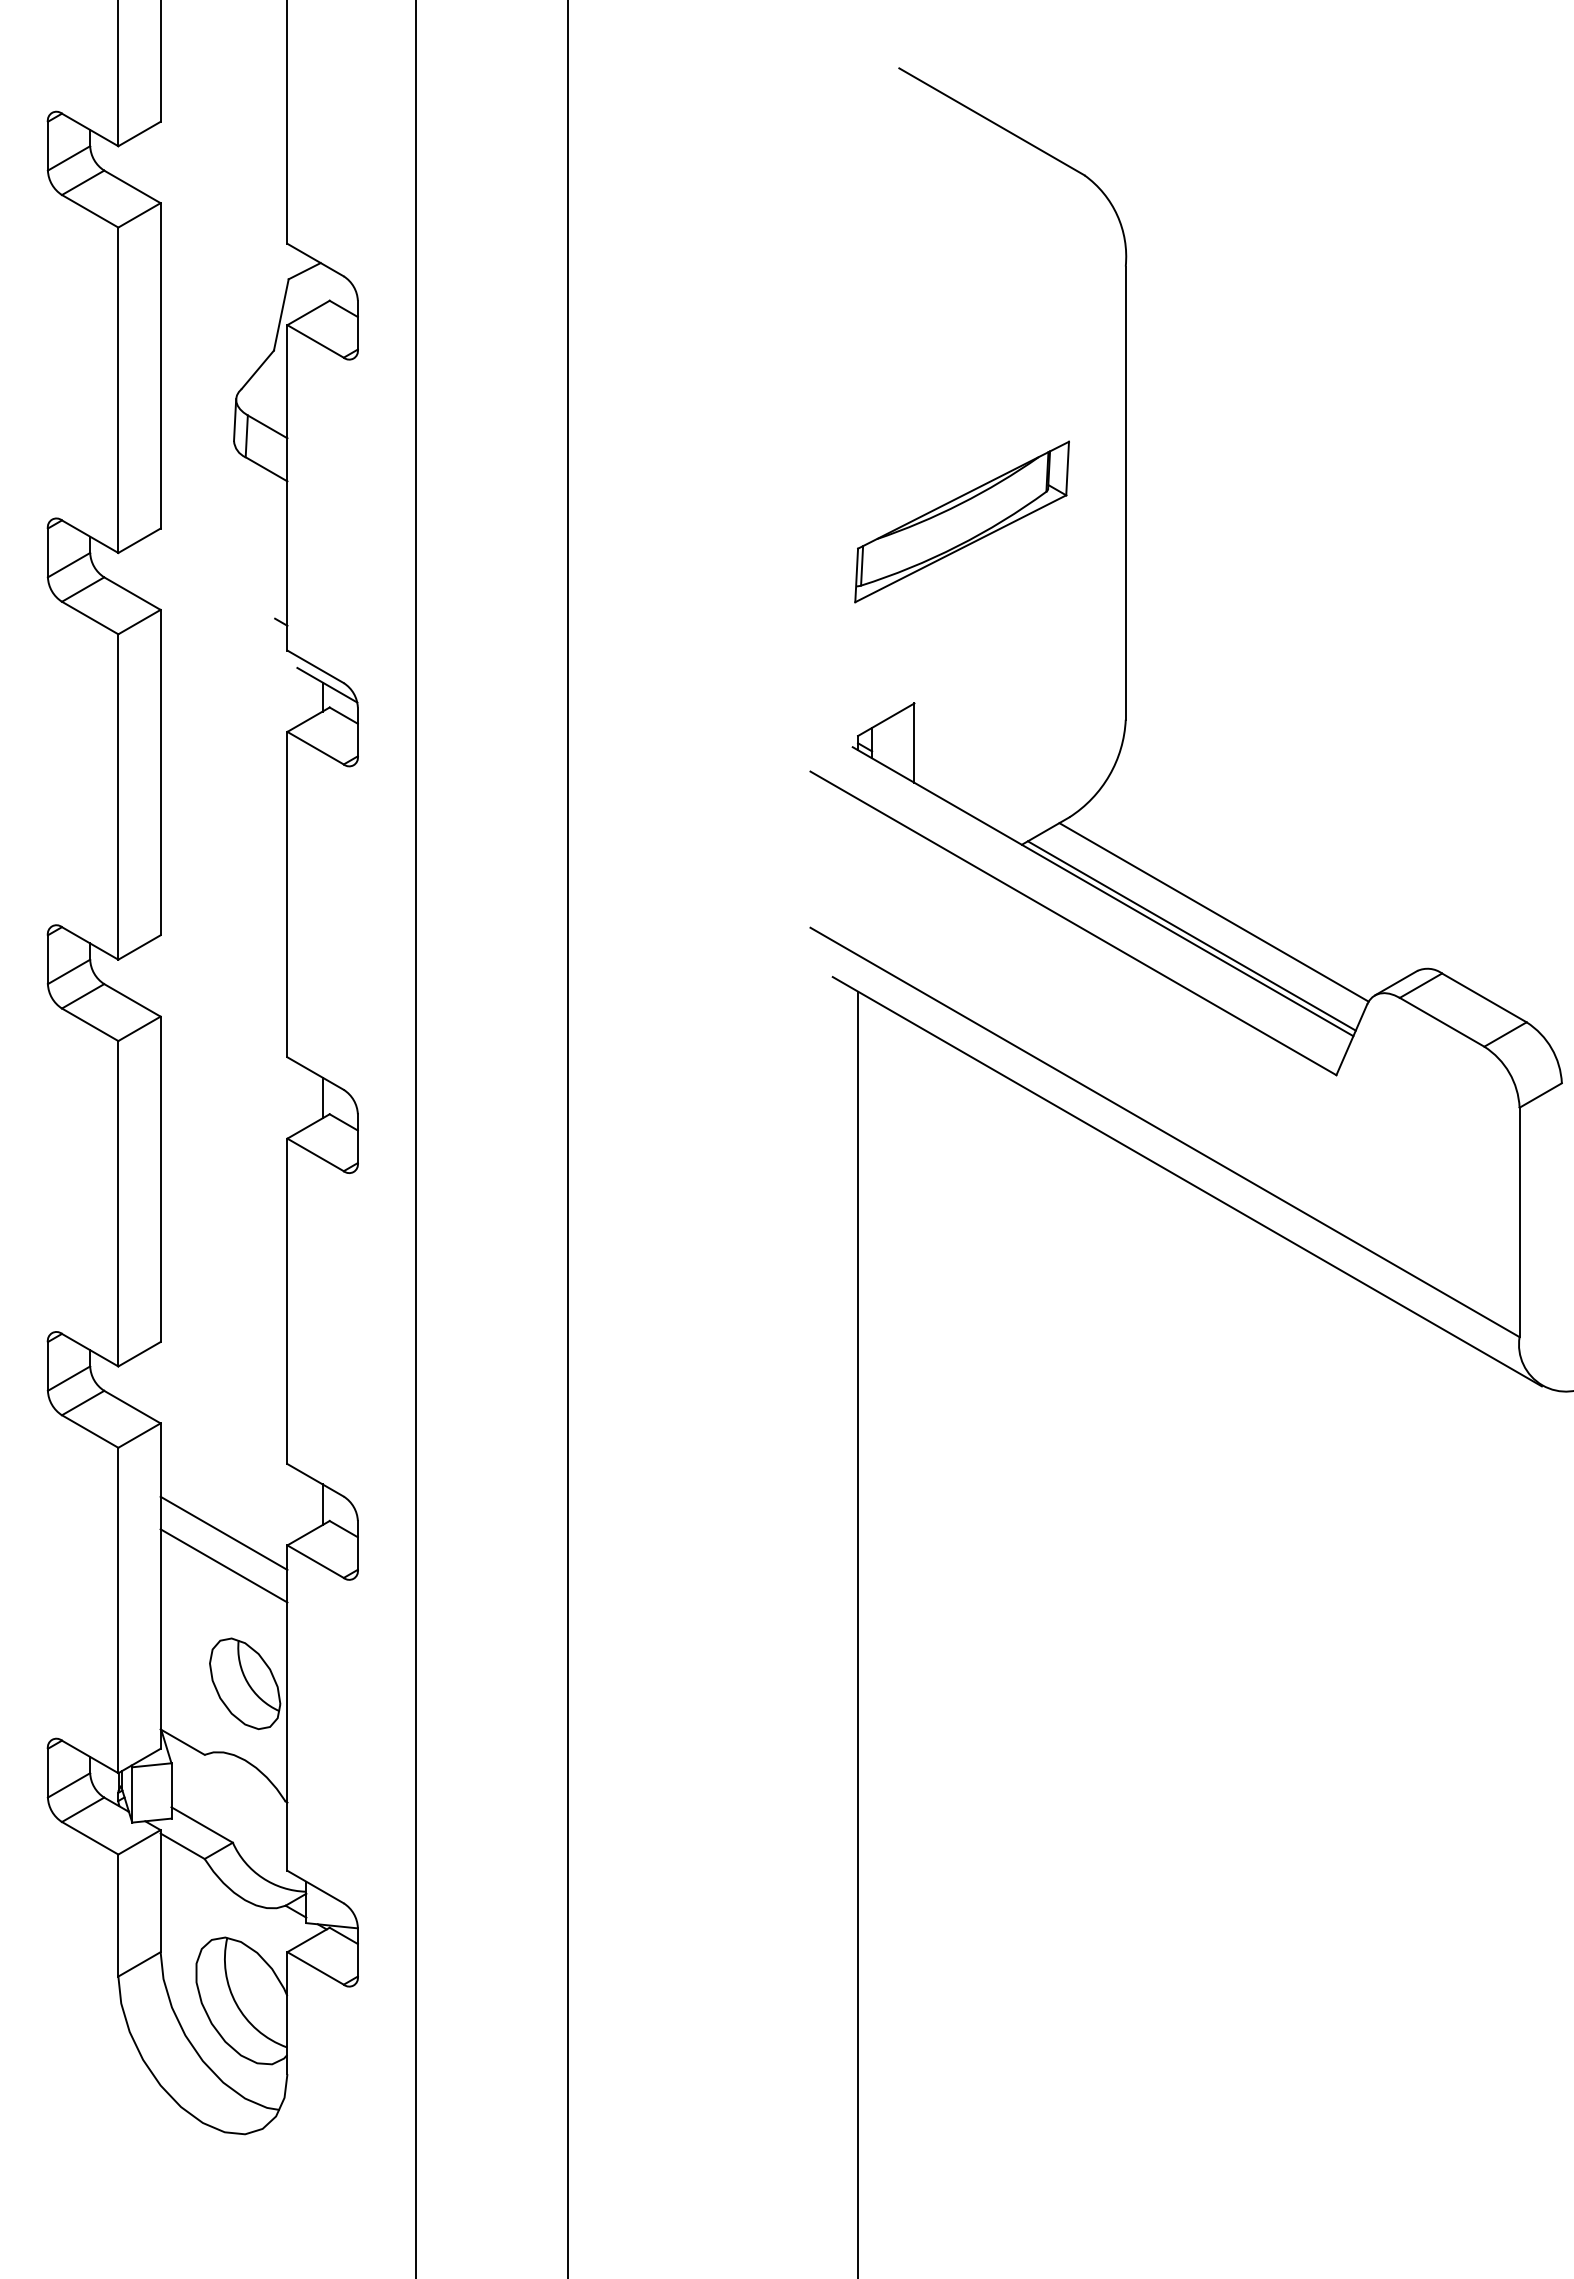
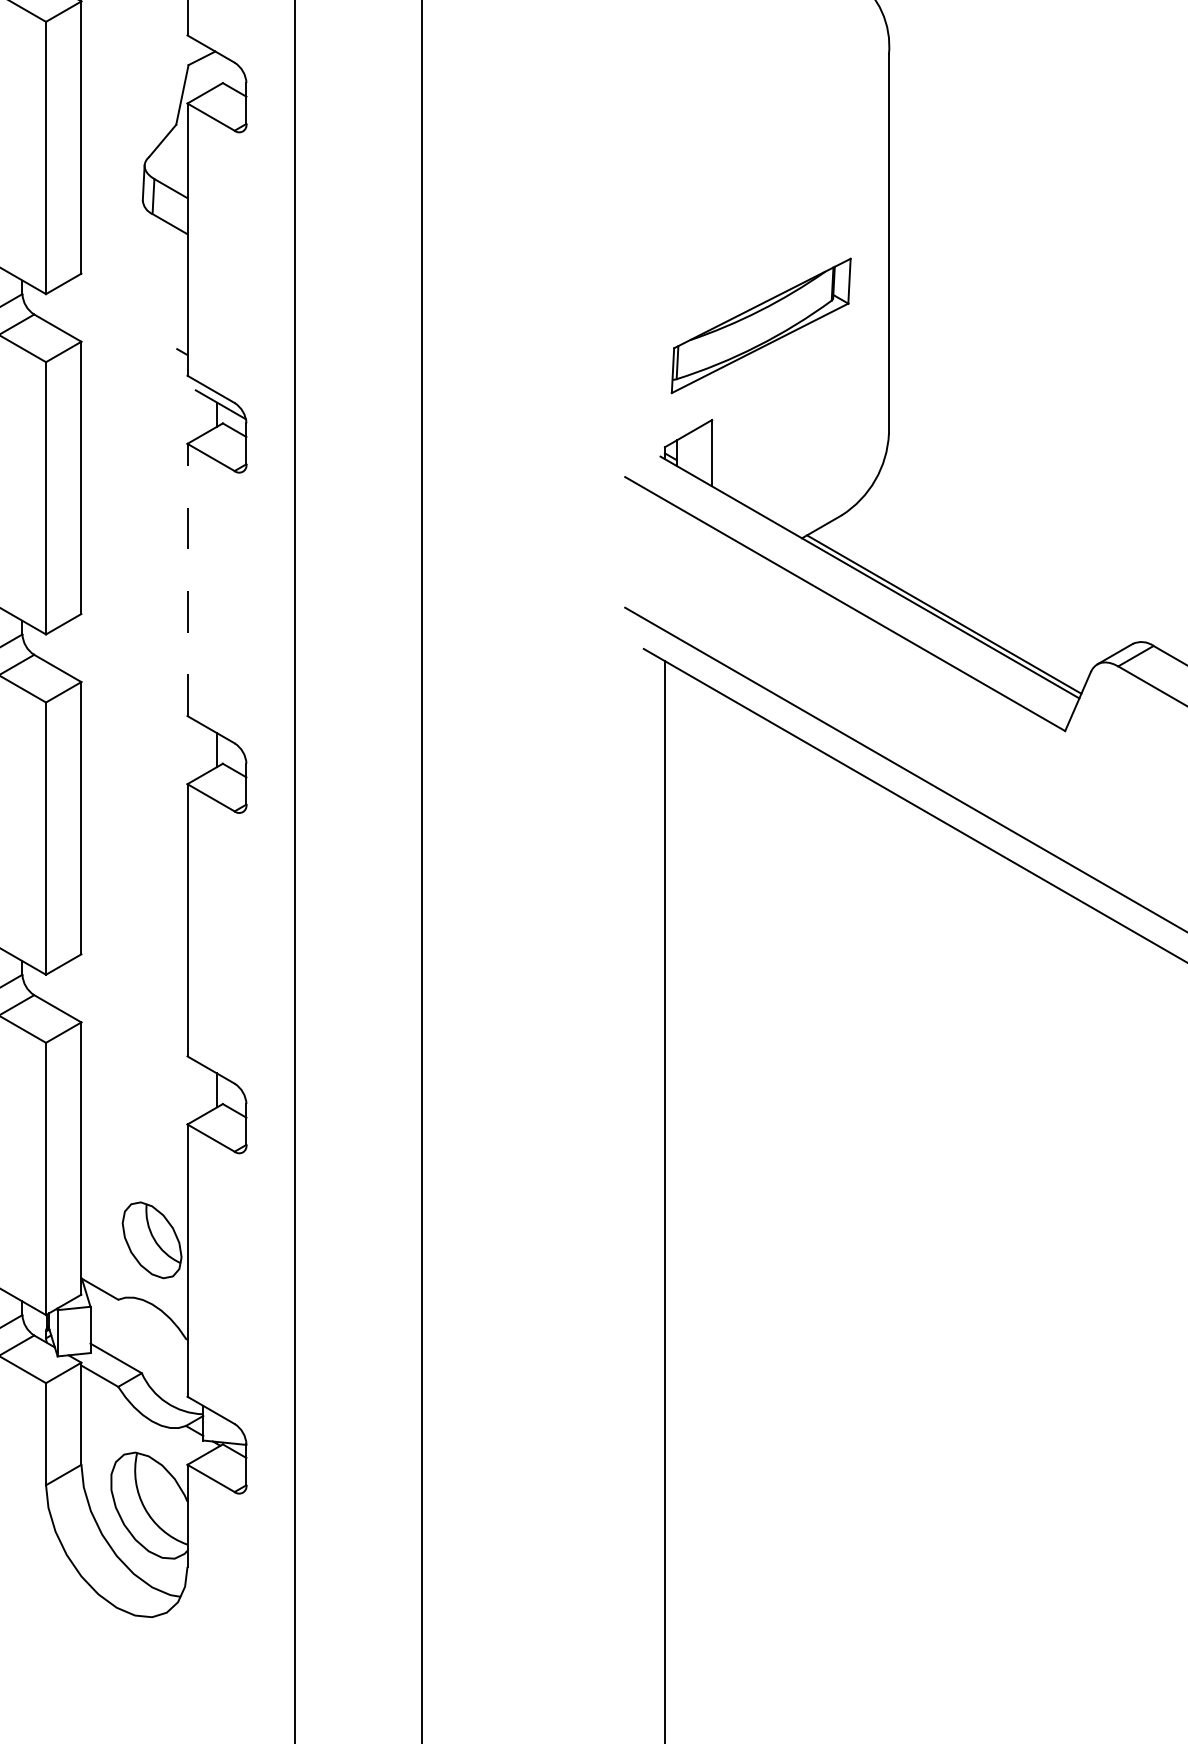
part: (961, 521) -> (760, 325), moved
line: (287, 894) -> (187, 579), solid -> dashed
line: (1213, 912) -> (962, 594), removed
line: (223, 1532) -> (134, 1113), removed
line: (223, 1565) -> (134, 1141), removed

